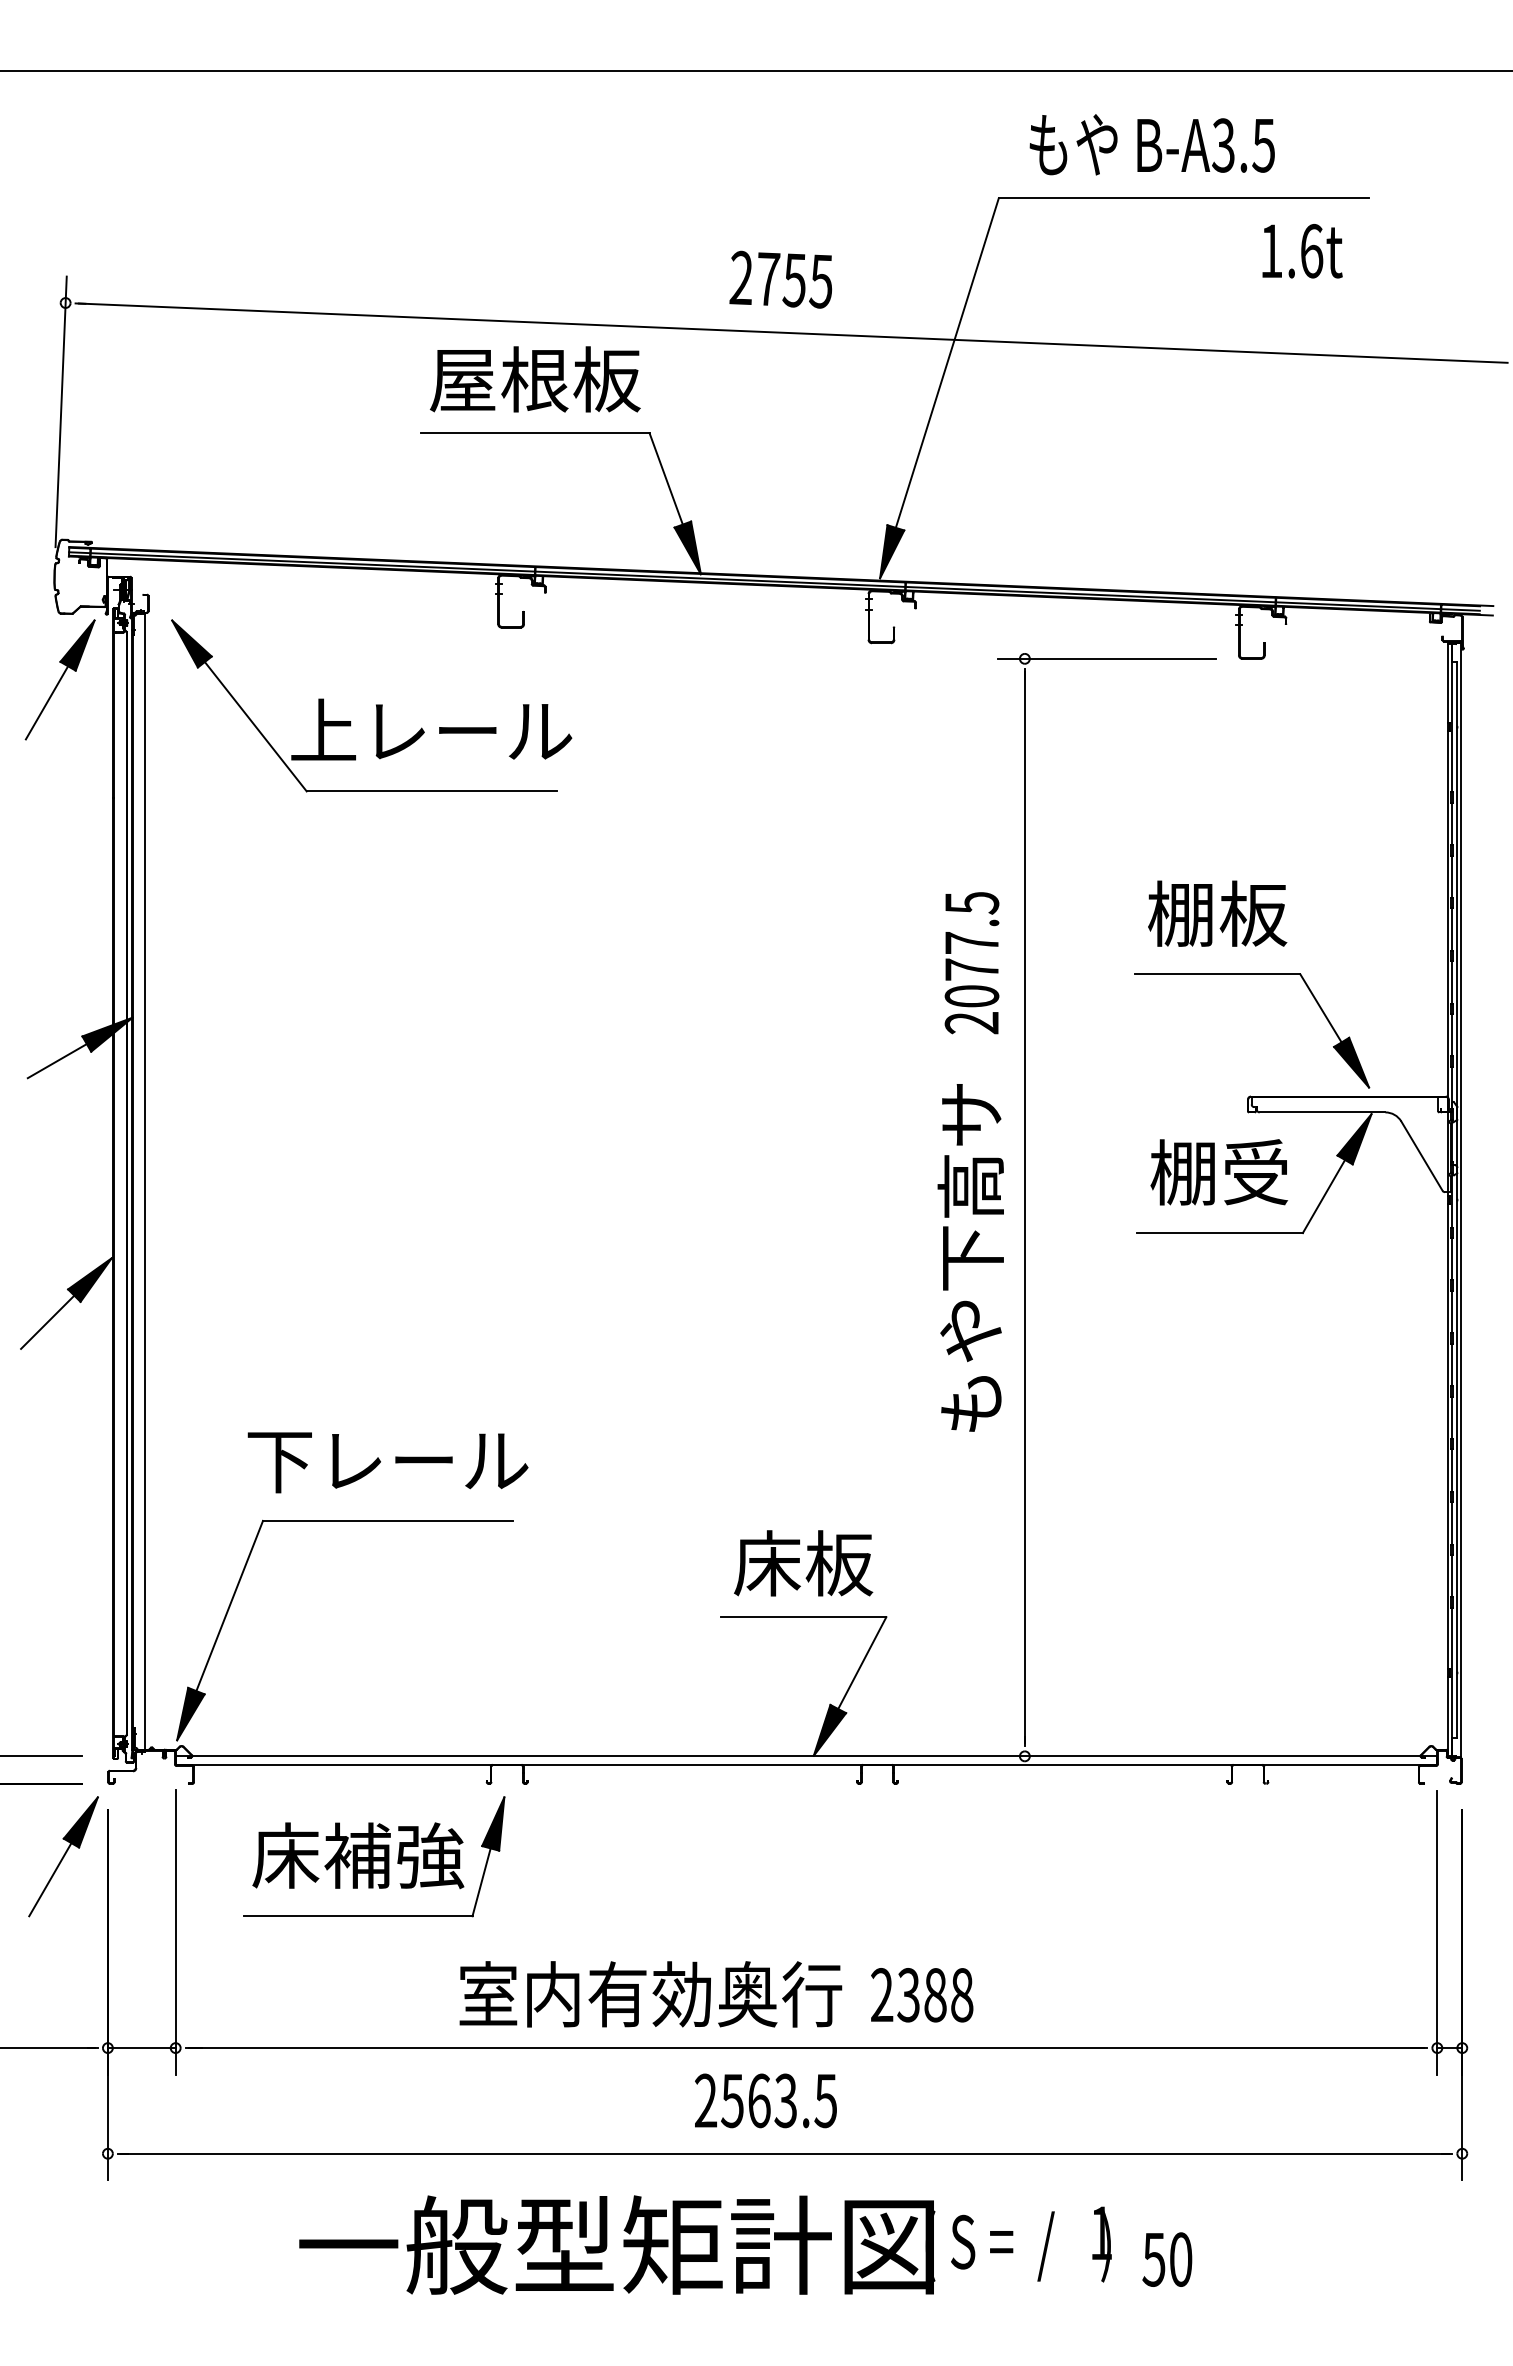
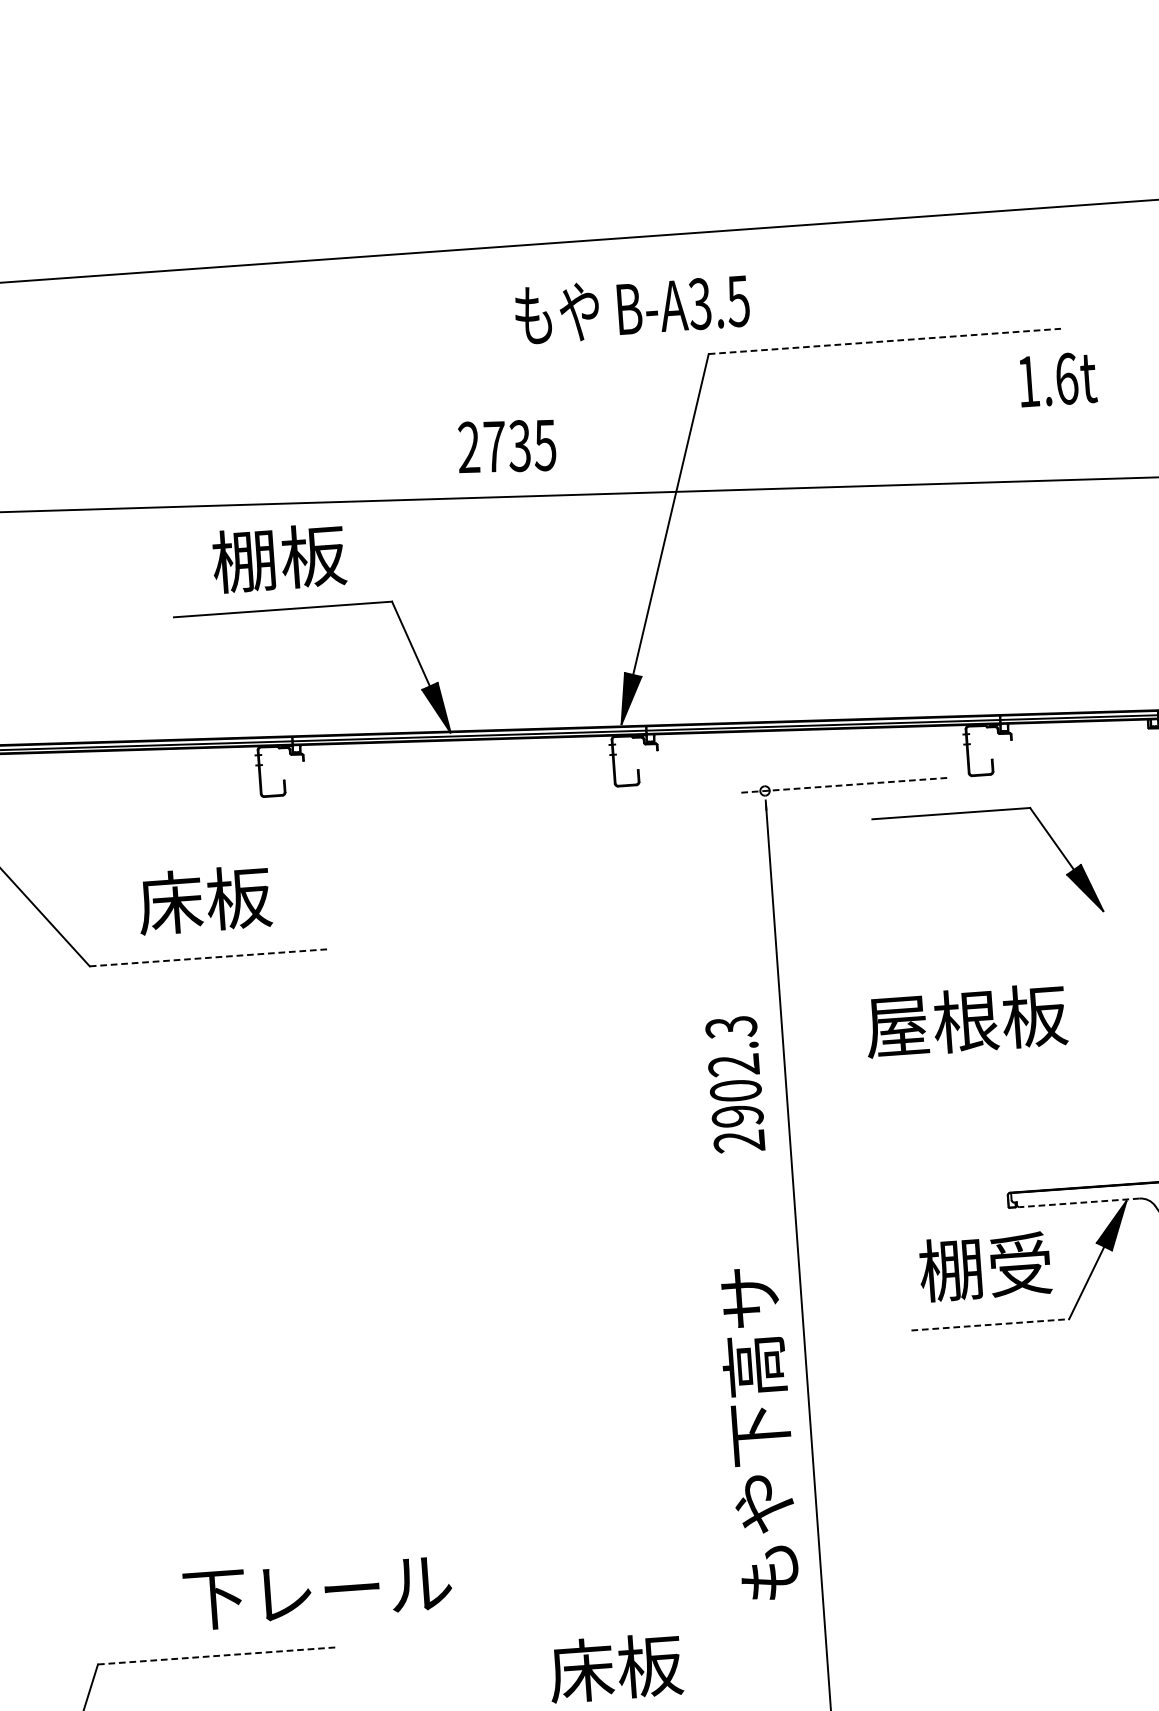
text: (1151, 144) -> (631, 307), moved
line: (1183, 198) -> (884, 341), solid -> dashed
text: (1302, 251) -> (1057, 379), moved
text: (793, 280) -> (518, 446), 2755 -> 2735
text: (534, 379) -> (278, 558), 屋根板 -> 棚板
line: (1107, 658) -> (843, 785), solid -> dashed
text: (431, 730) -> (204, 899), 上レール -> 床板
line: (432, 791) -> (209, 957), solid -> dashed
text: (1217, 913) -> (965, 1020), 棚板 -> 屋根板
text: (971, 949) -> (734, 1071), 2077.5 -> 2902.3
part: (1252, 974) -> (984, 811), moved
line: (1322, 1112) -> (1079, 1202), solid -> dashed
line: (1220, 1233) -> (990, 1325), solid -> dashed
text: (970, 1257) -> (759, 1433), moved
text: (387, 1462) -> (317, 1592), moved
line: (388, 1520) -> (217, 1655), solid -> dashed

